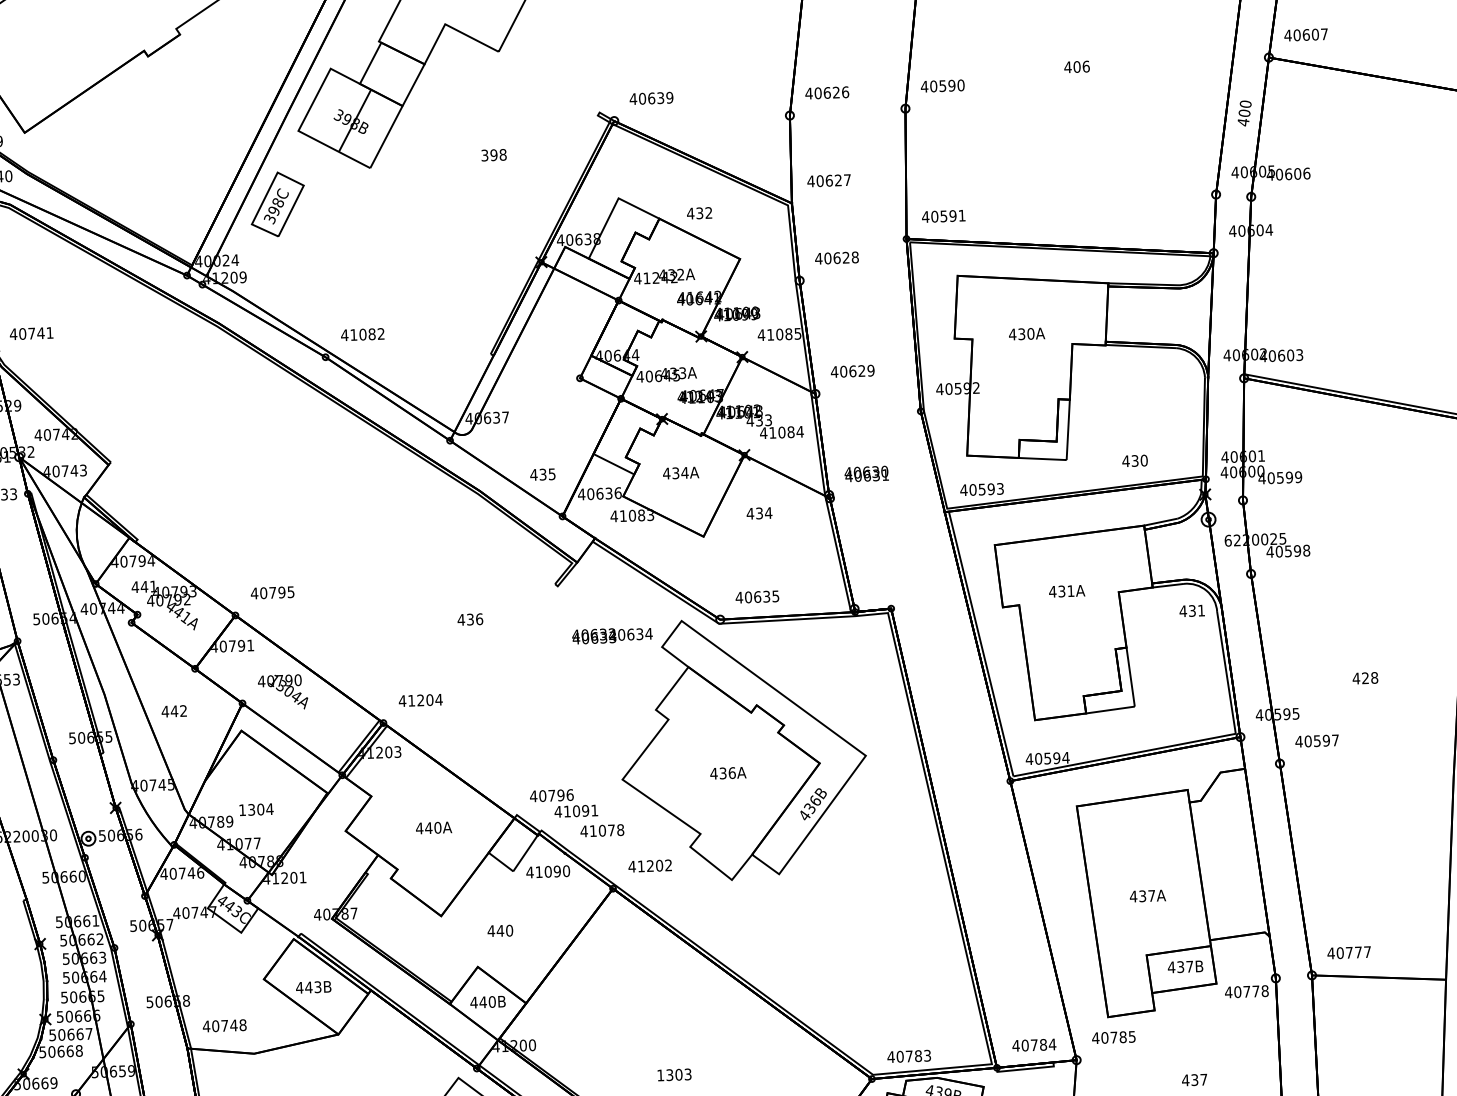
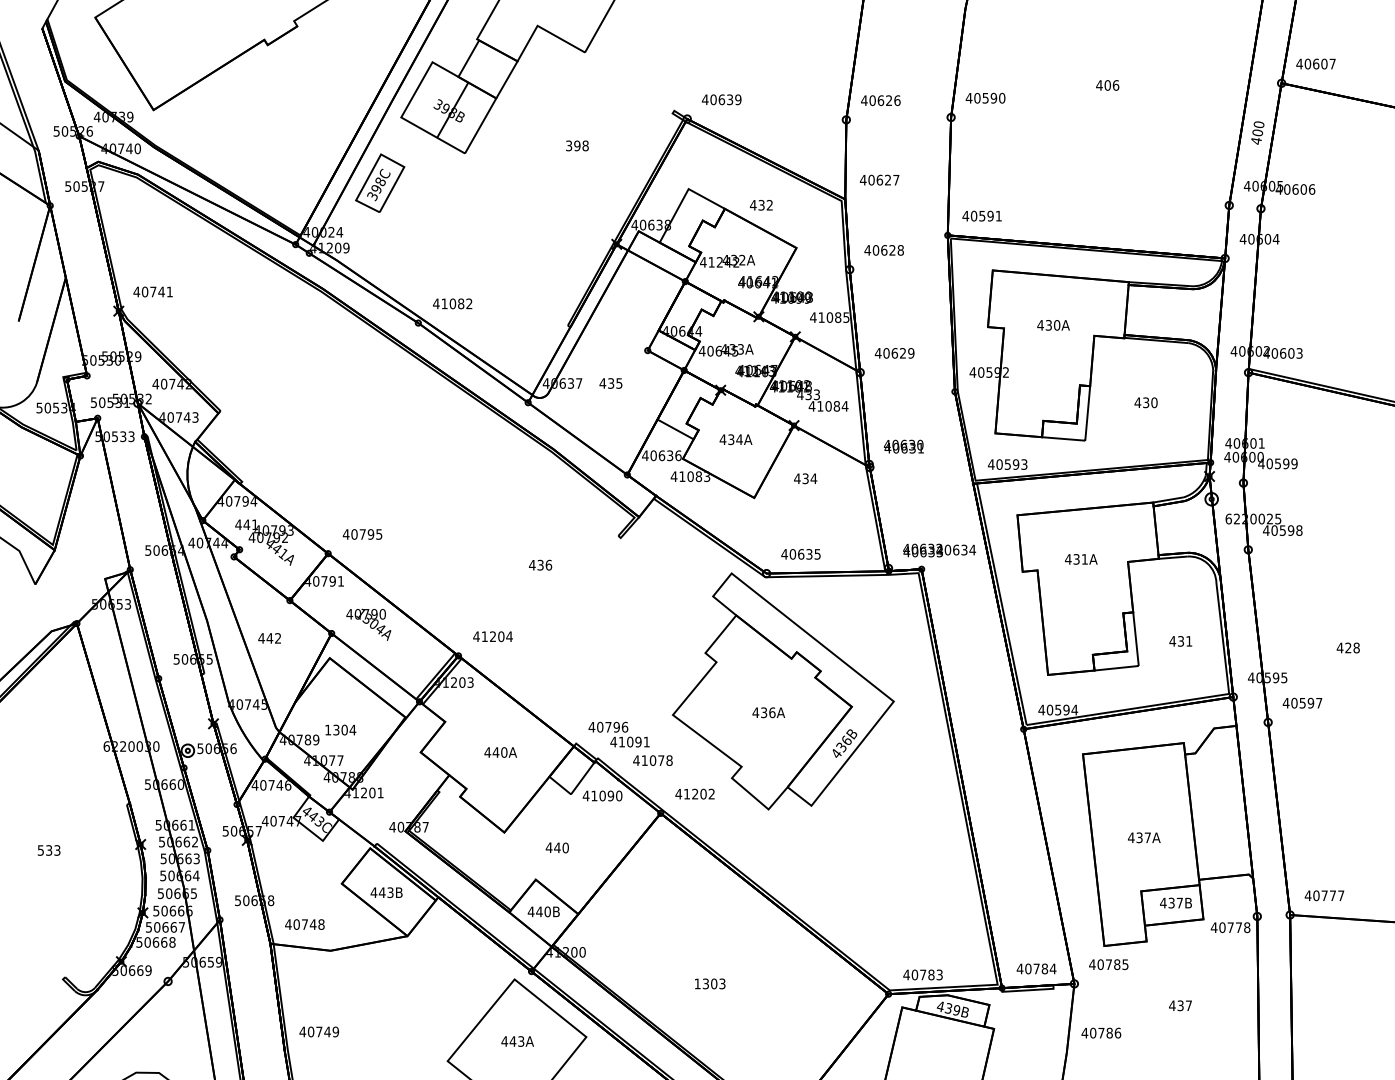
text: (1134, 460) -> (1145, 402), moved
text: (542, 474) -> (610, 383), moved
text: (1191, 611) -> (1180, 641), moved
text: (612, 635) -> (939, 550), moved

